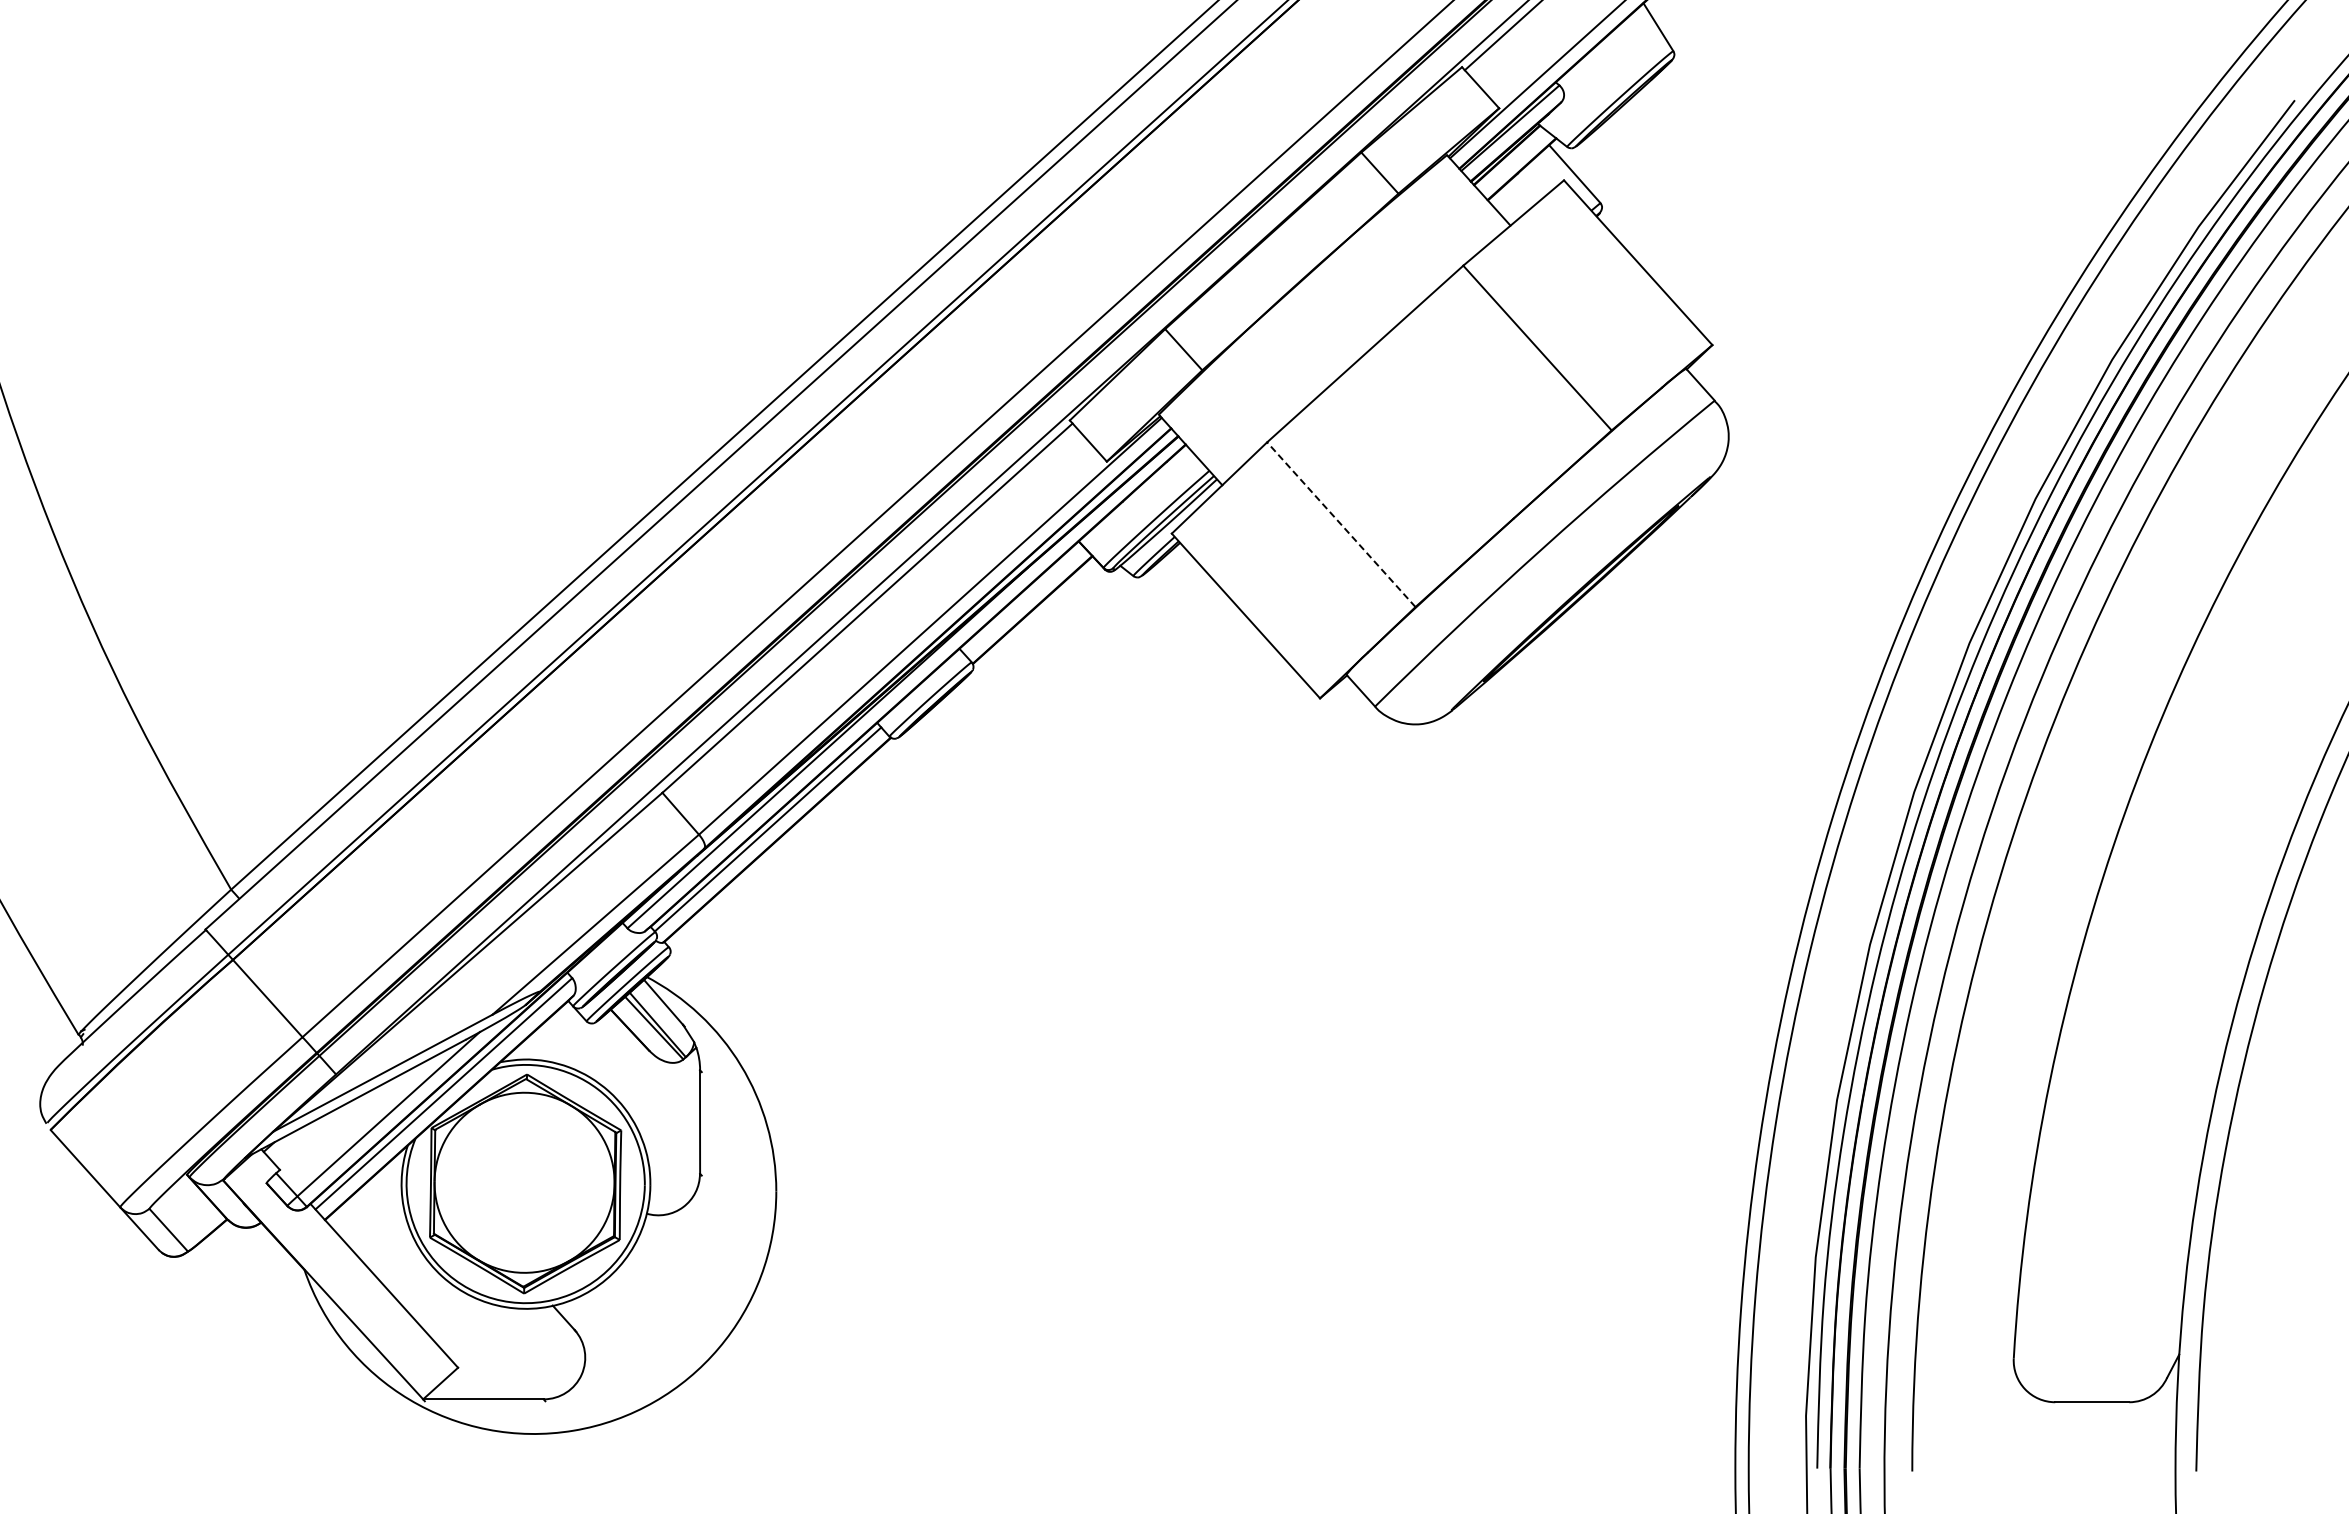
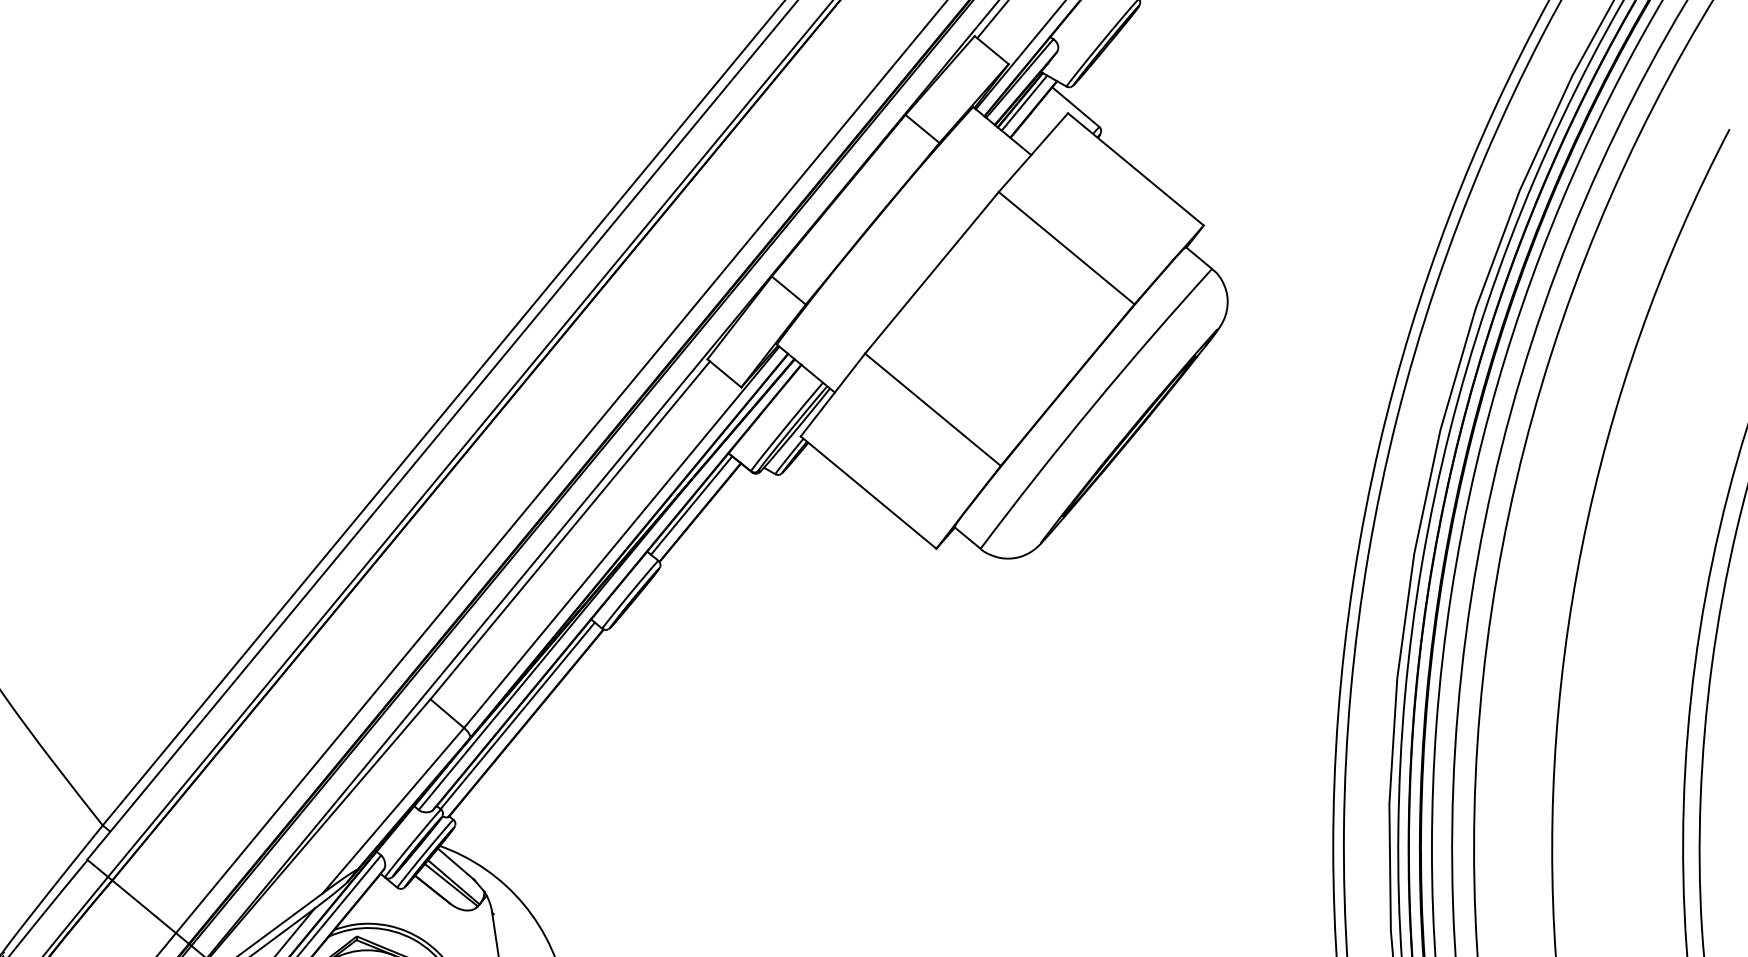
line: (1511, 159) -> (1024, 102), added
line: (1341, 524) -> (933, 409), dashed -> solid
line: (1022, 599) -> (691, 505), added

